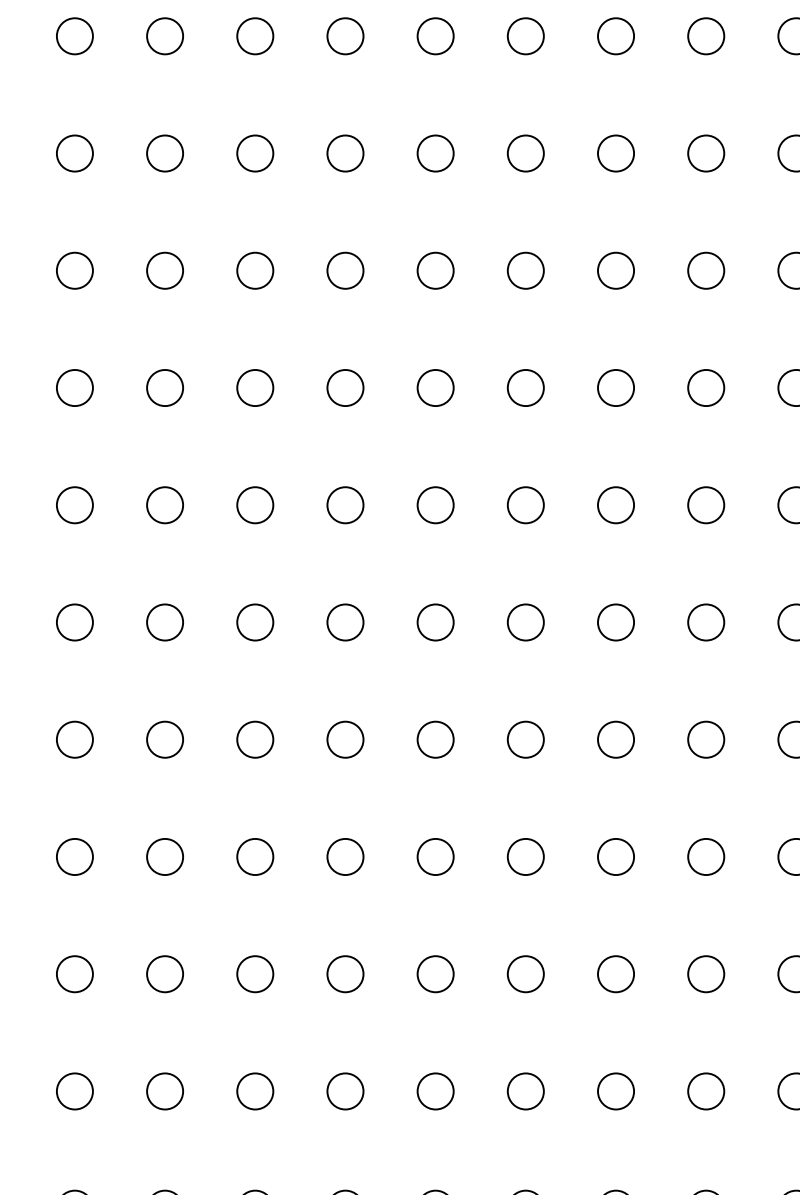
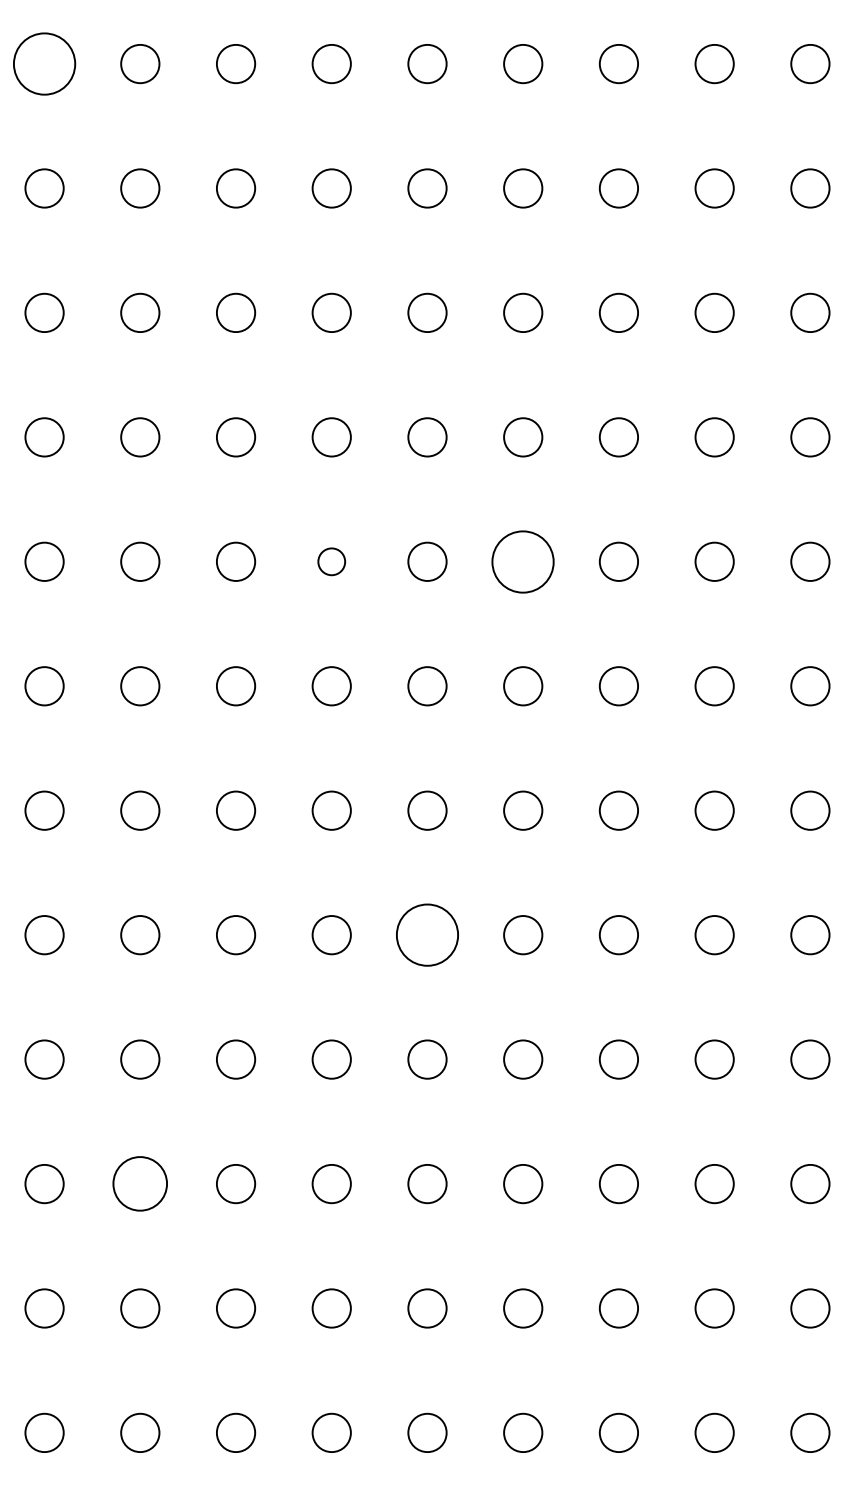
circle: (74, 35) -> (44, 63), size x1.6
circle: (345, 504) -> (331, 561), size x0.7
circle: (526, 504) -> (523, 561), size x1.6
circle: (435, 857) -> (427, 935), size x1.6
circle: (165, 1091) -> (140, 1184), size x1.4

